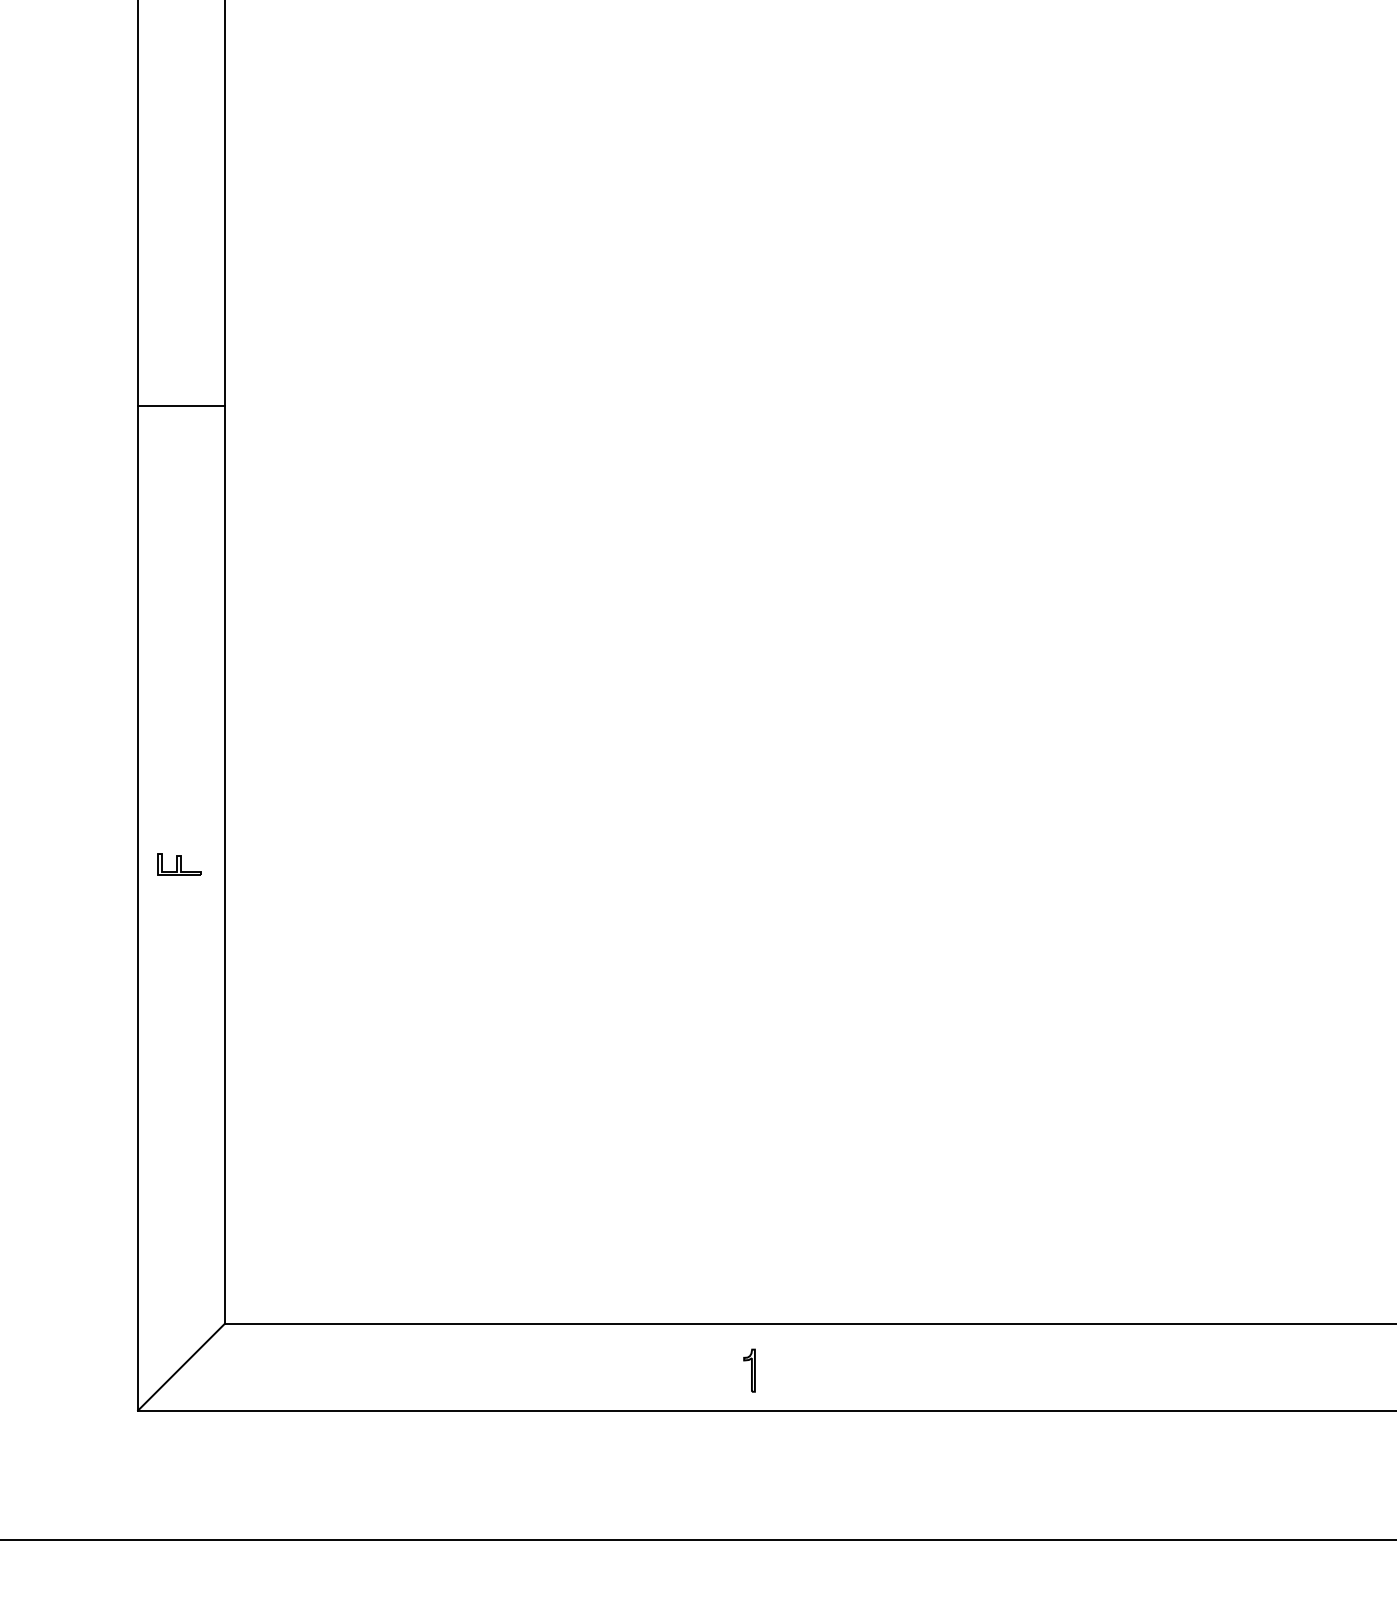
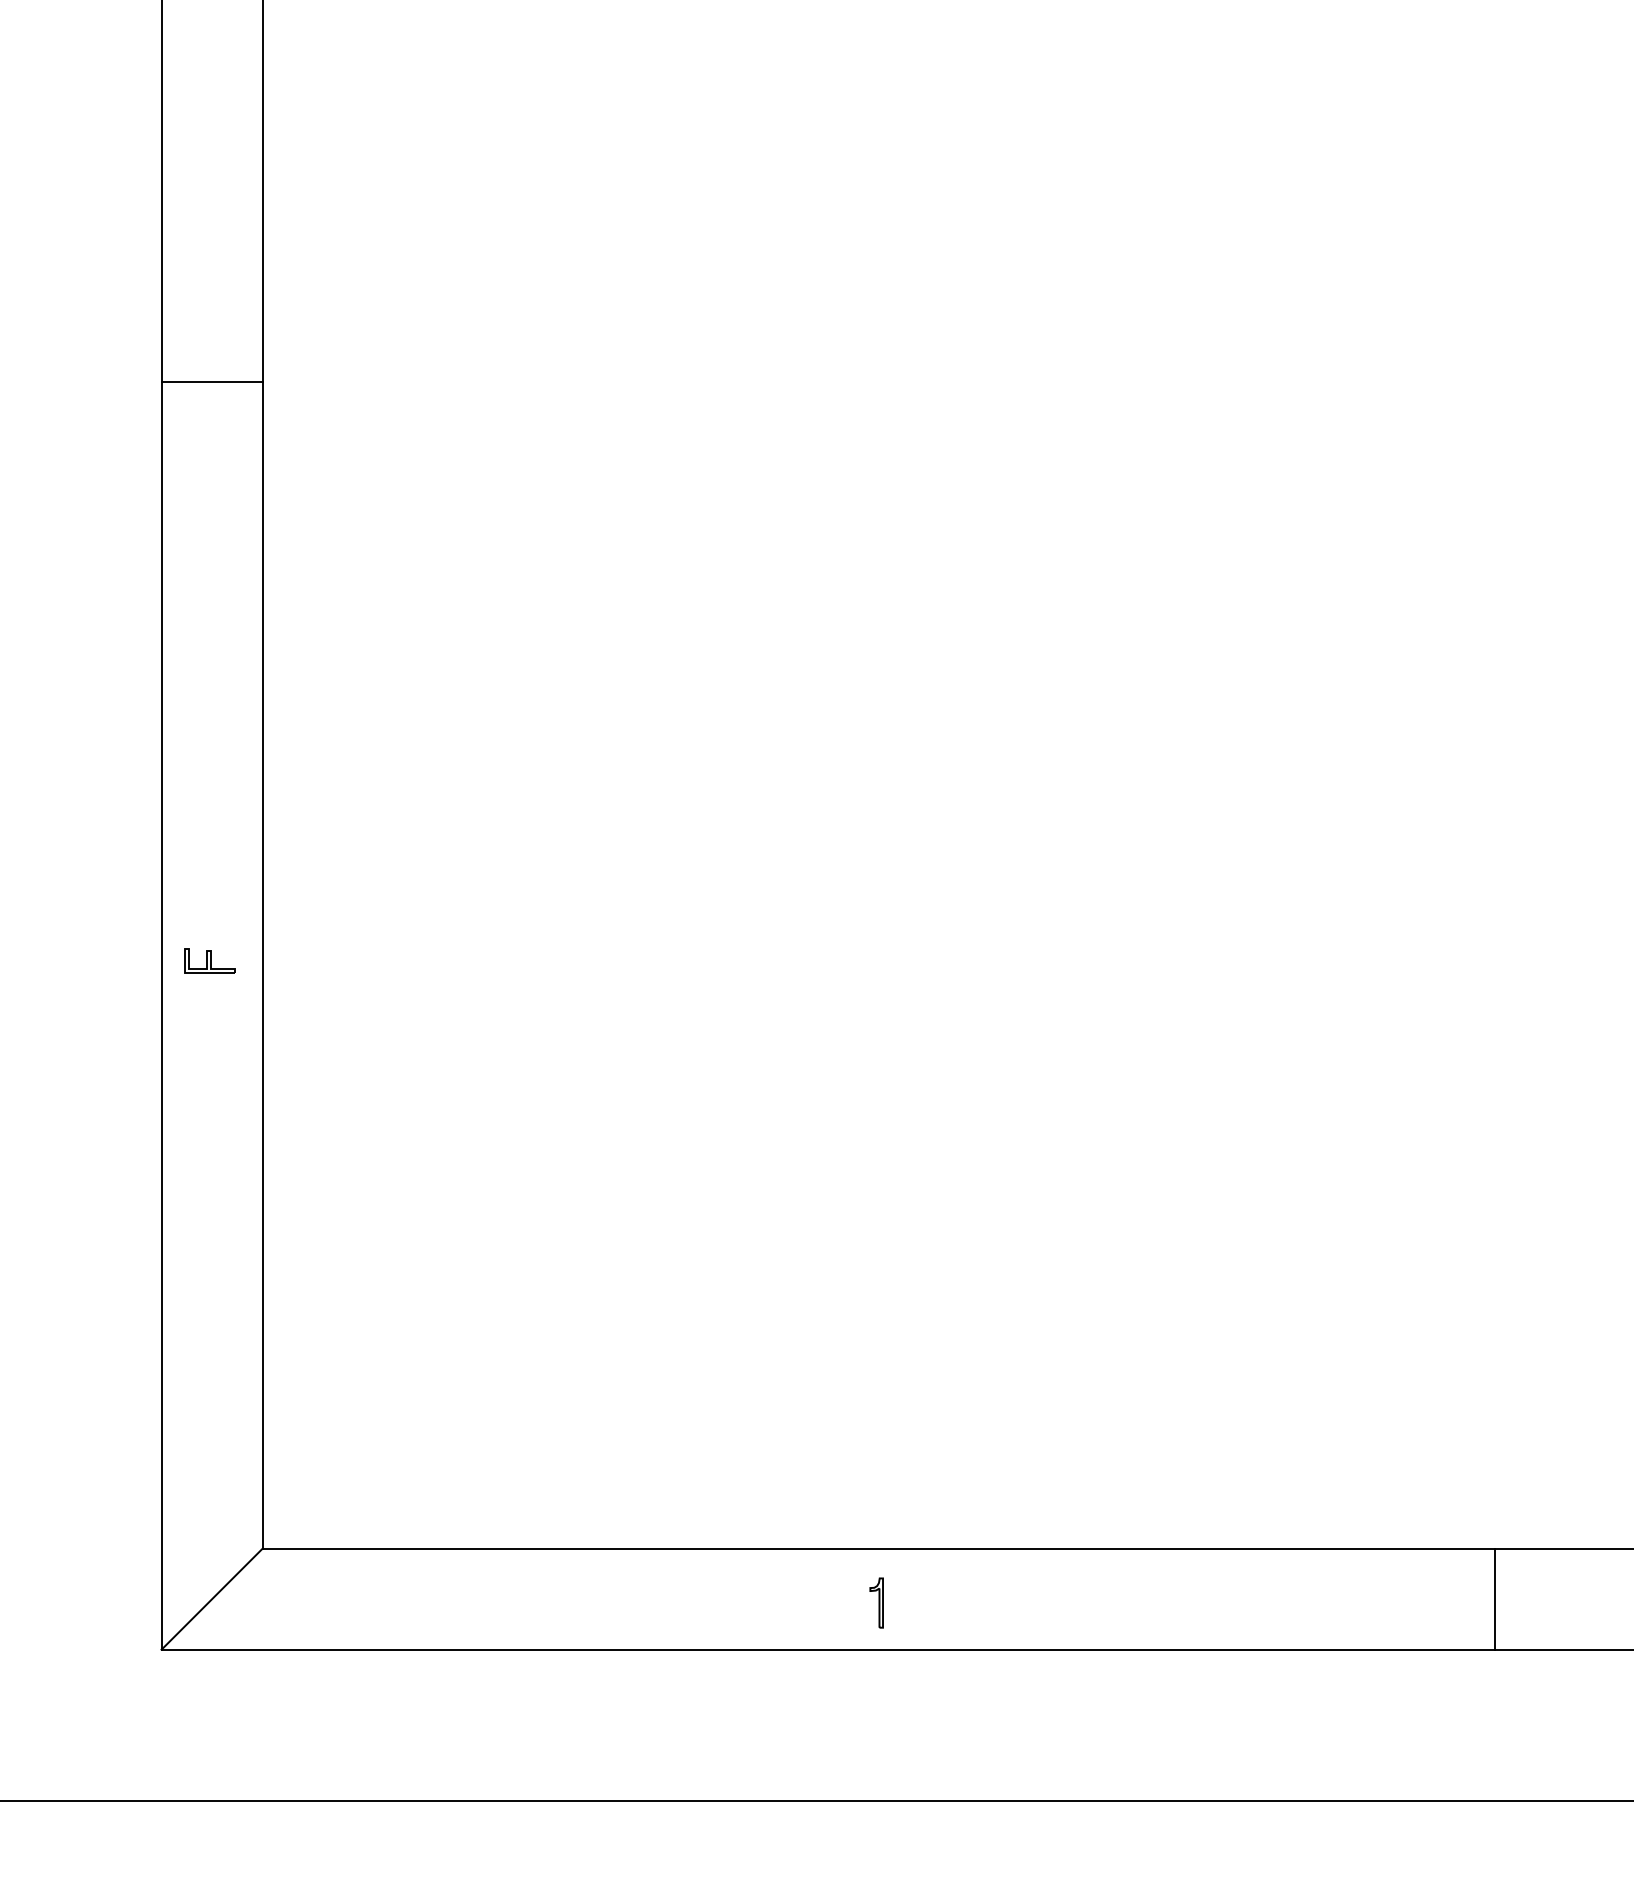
line: (181, 405) -> (212, 381), moved
part: (179, 864) -> (210, 960), moved
line: (1277, 1367) -> (1494, 1599), added

